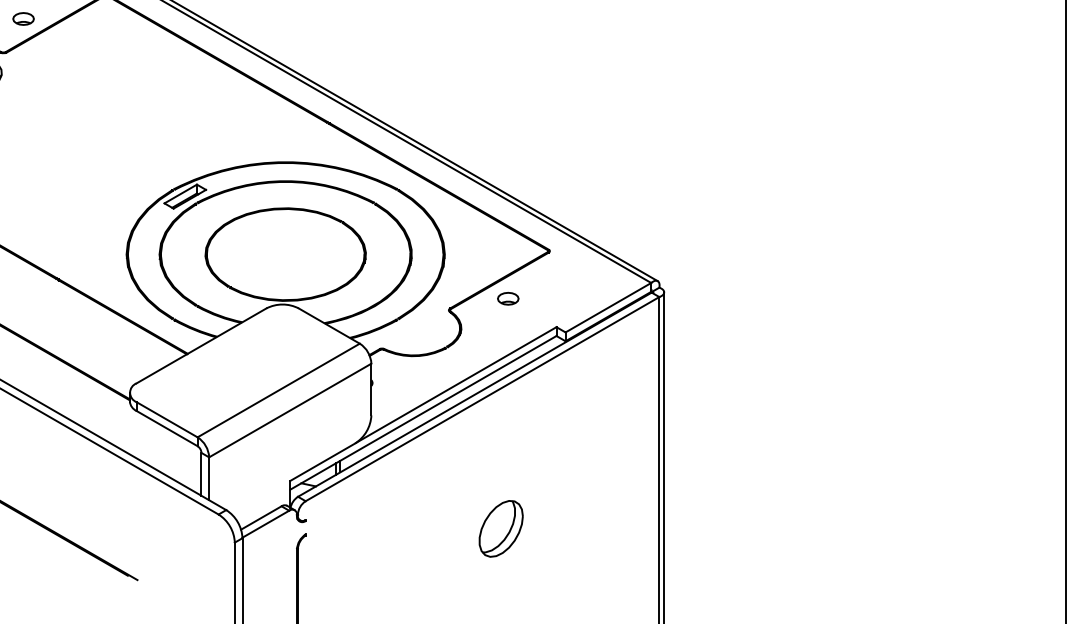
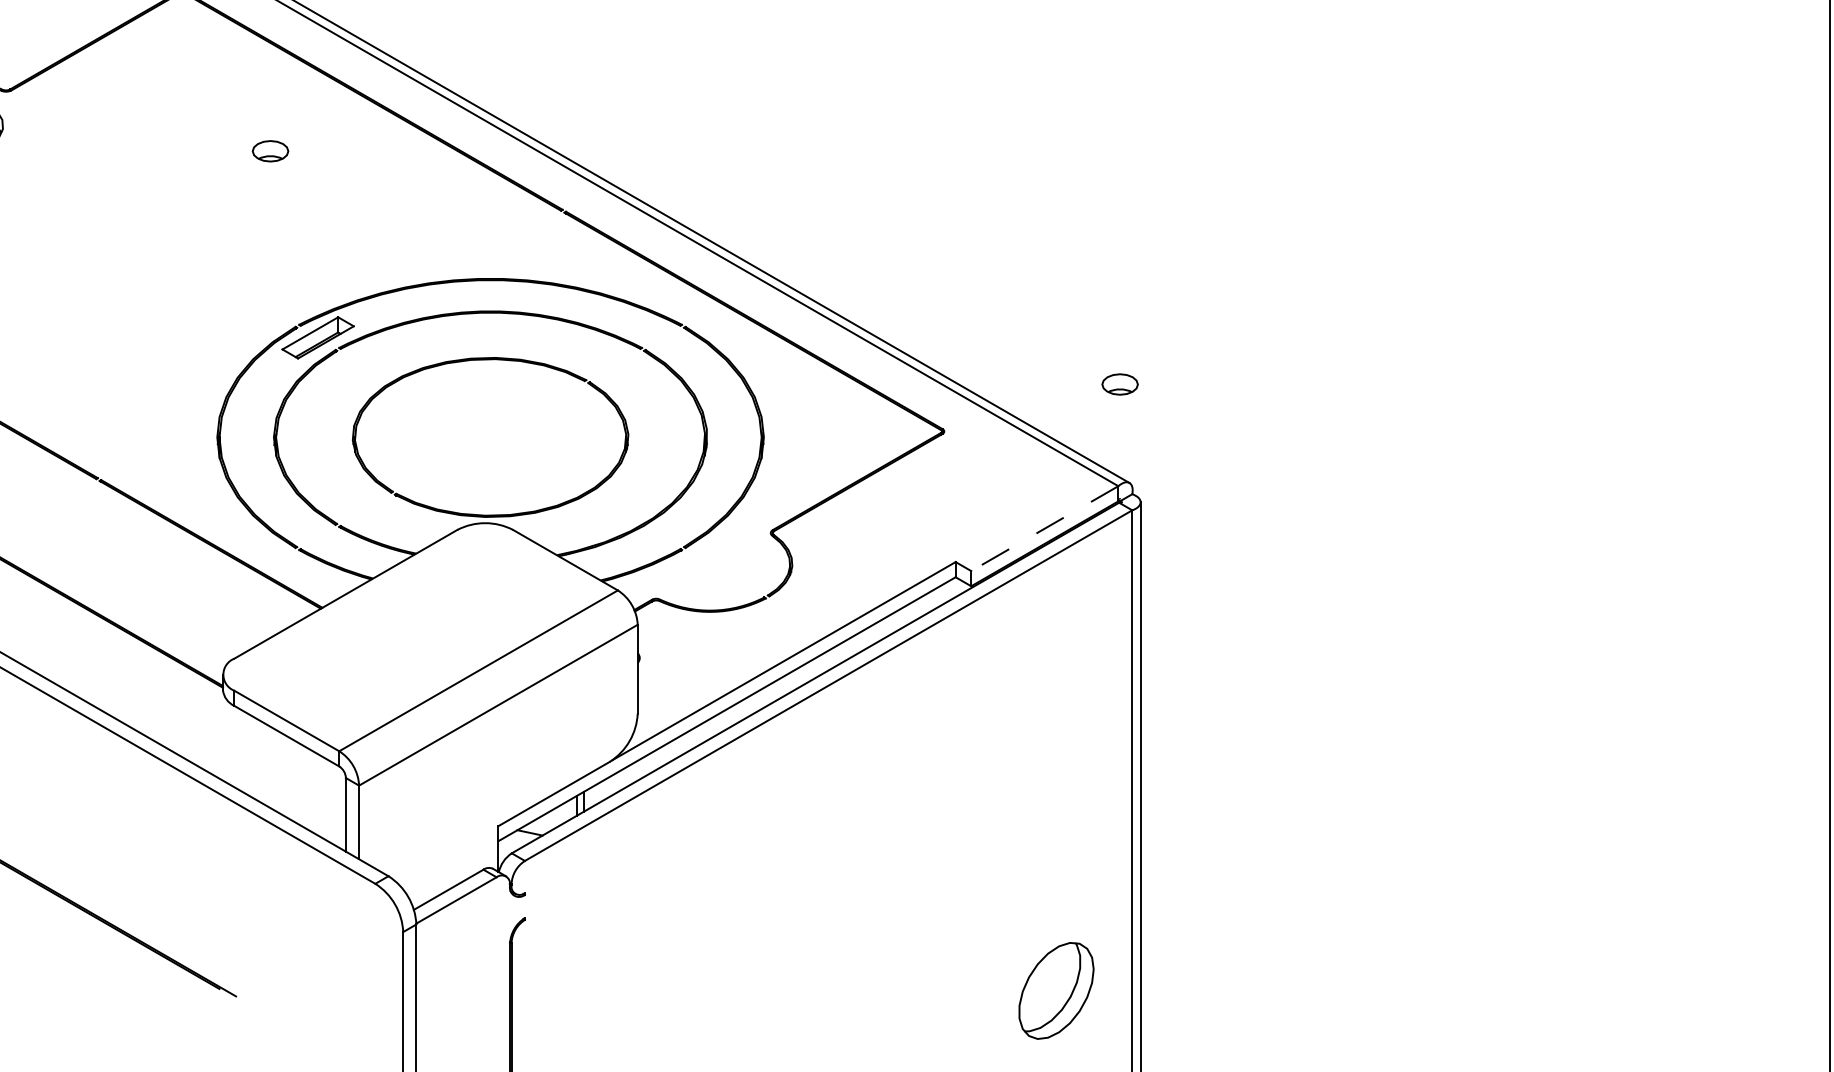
part: (23, 18) -> (270, 150), moved
part: (508, 298) -> (1120, 384), moved
line: (607, 307) -> (1043, 528), solid -> dashed
part: (500, 528) -> (1055, 990), moved

